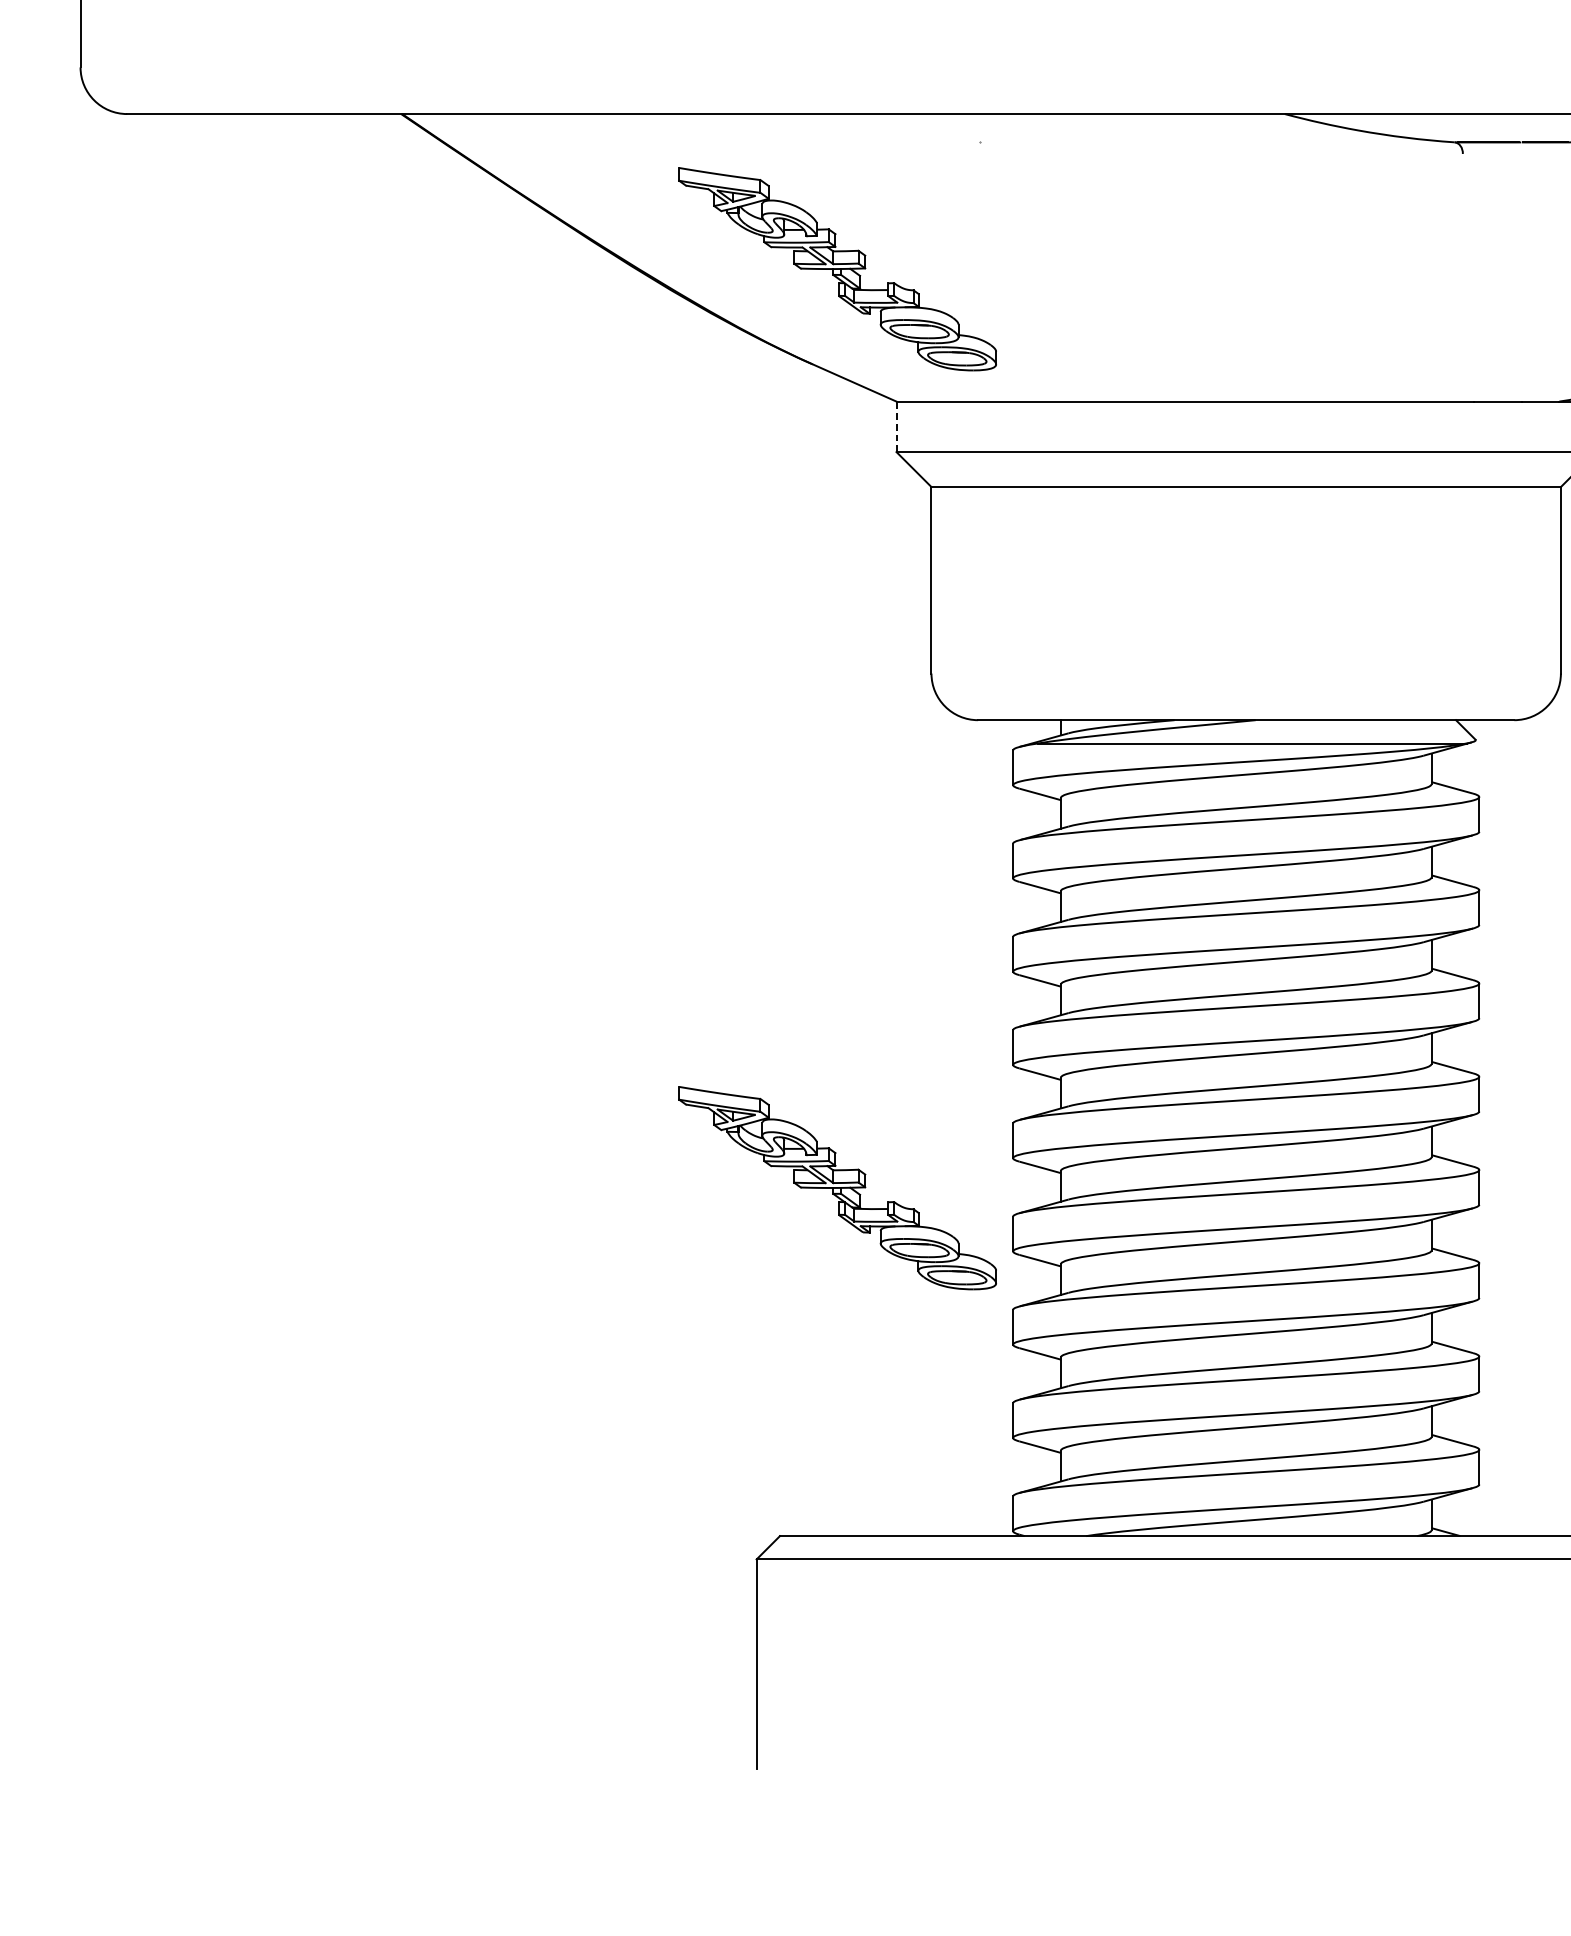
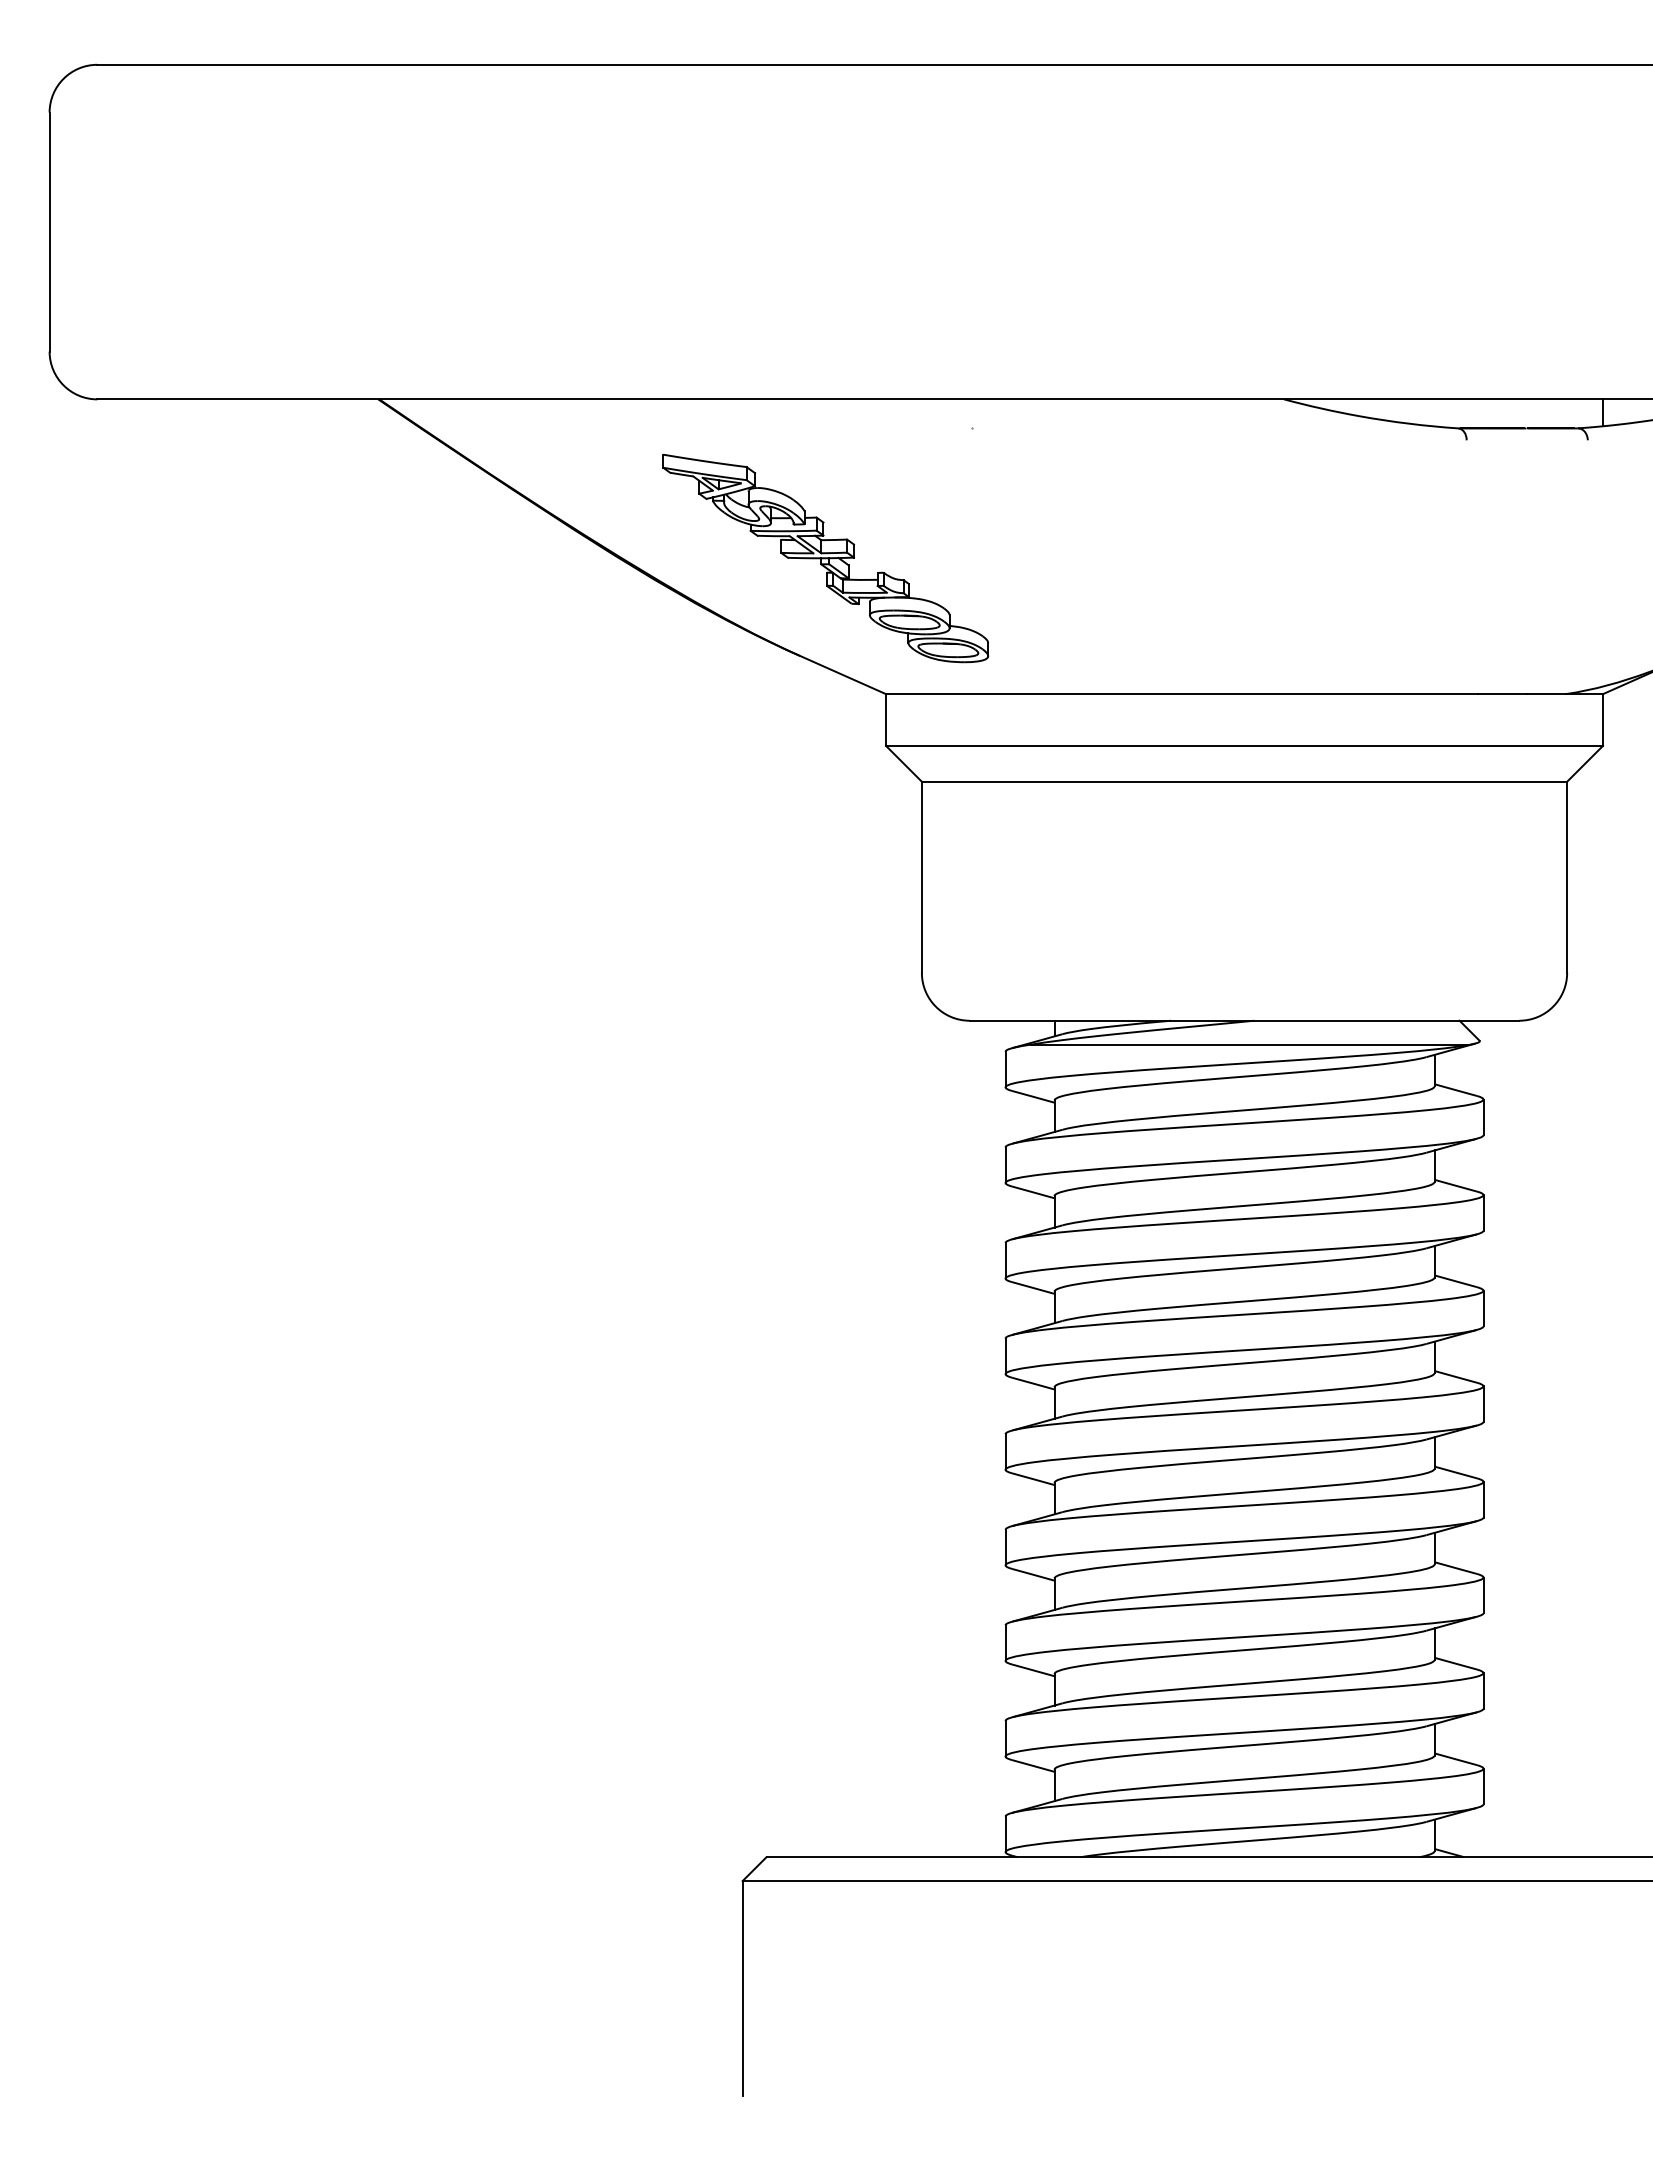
line: (896, 427) -> (886, 720), dashed -> solid
part: (837, 1188) -> (825, 1500), removed

